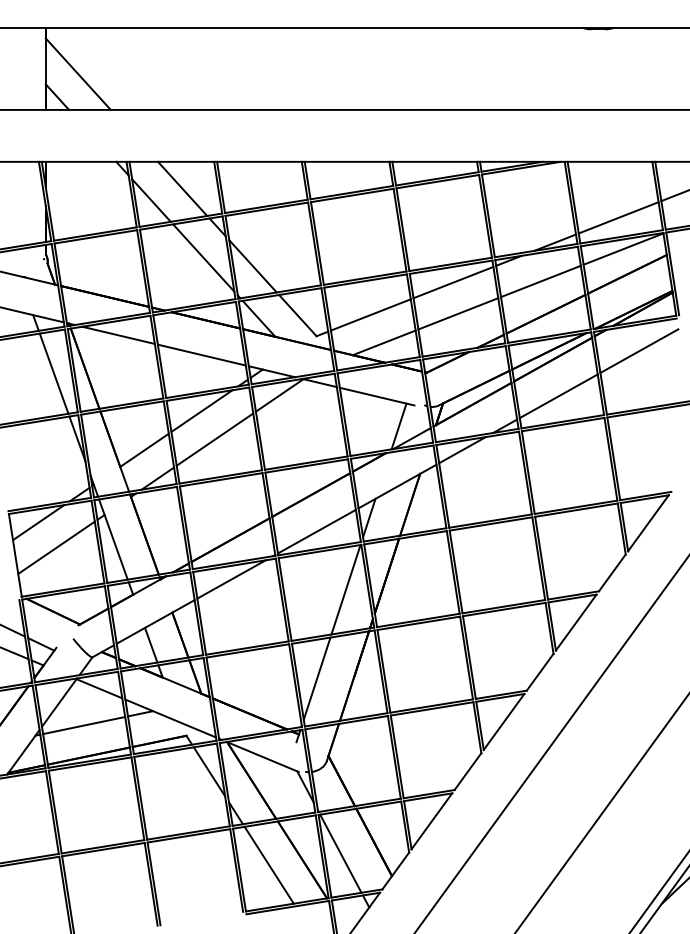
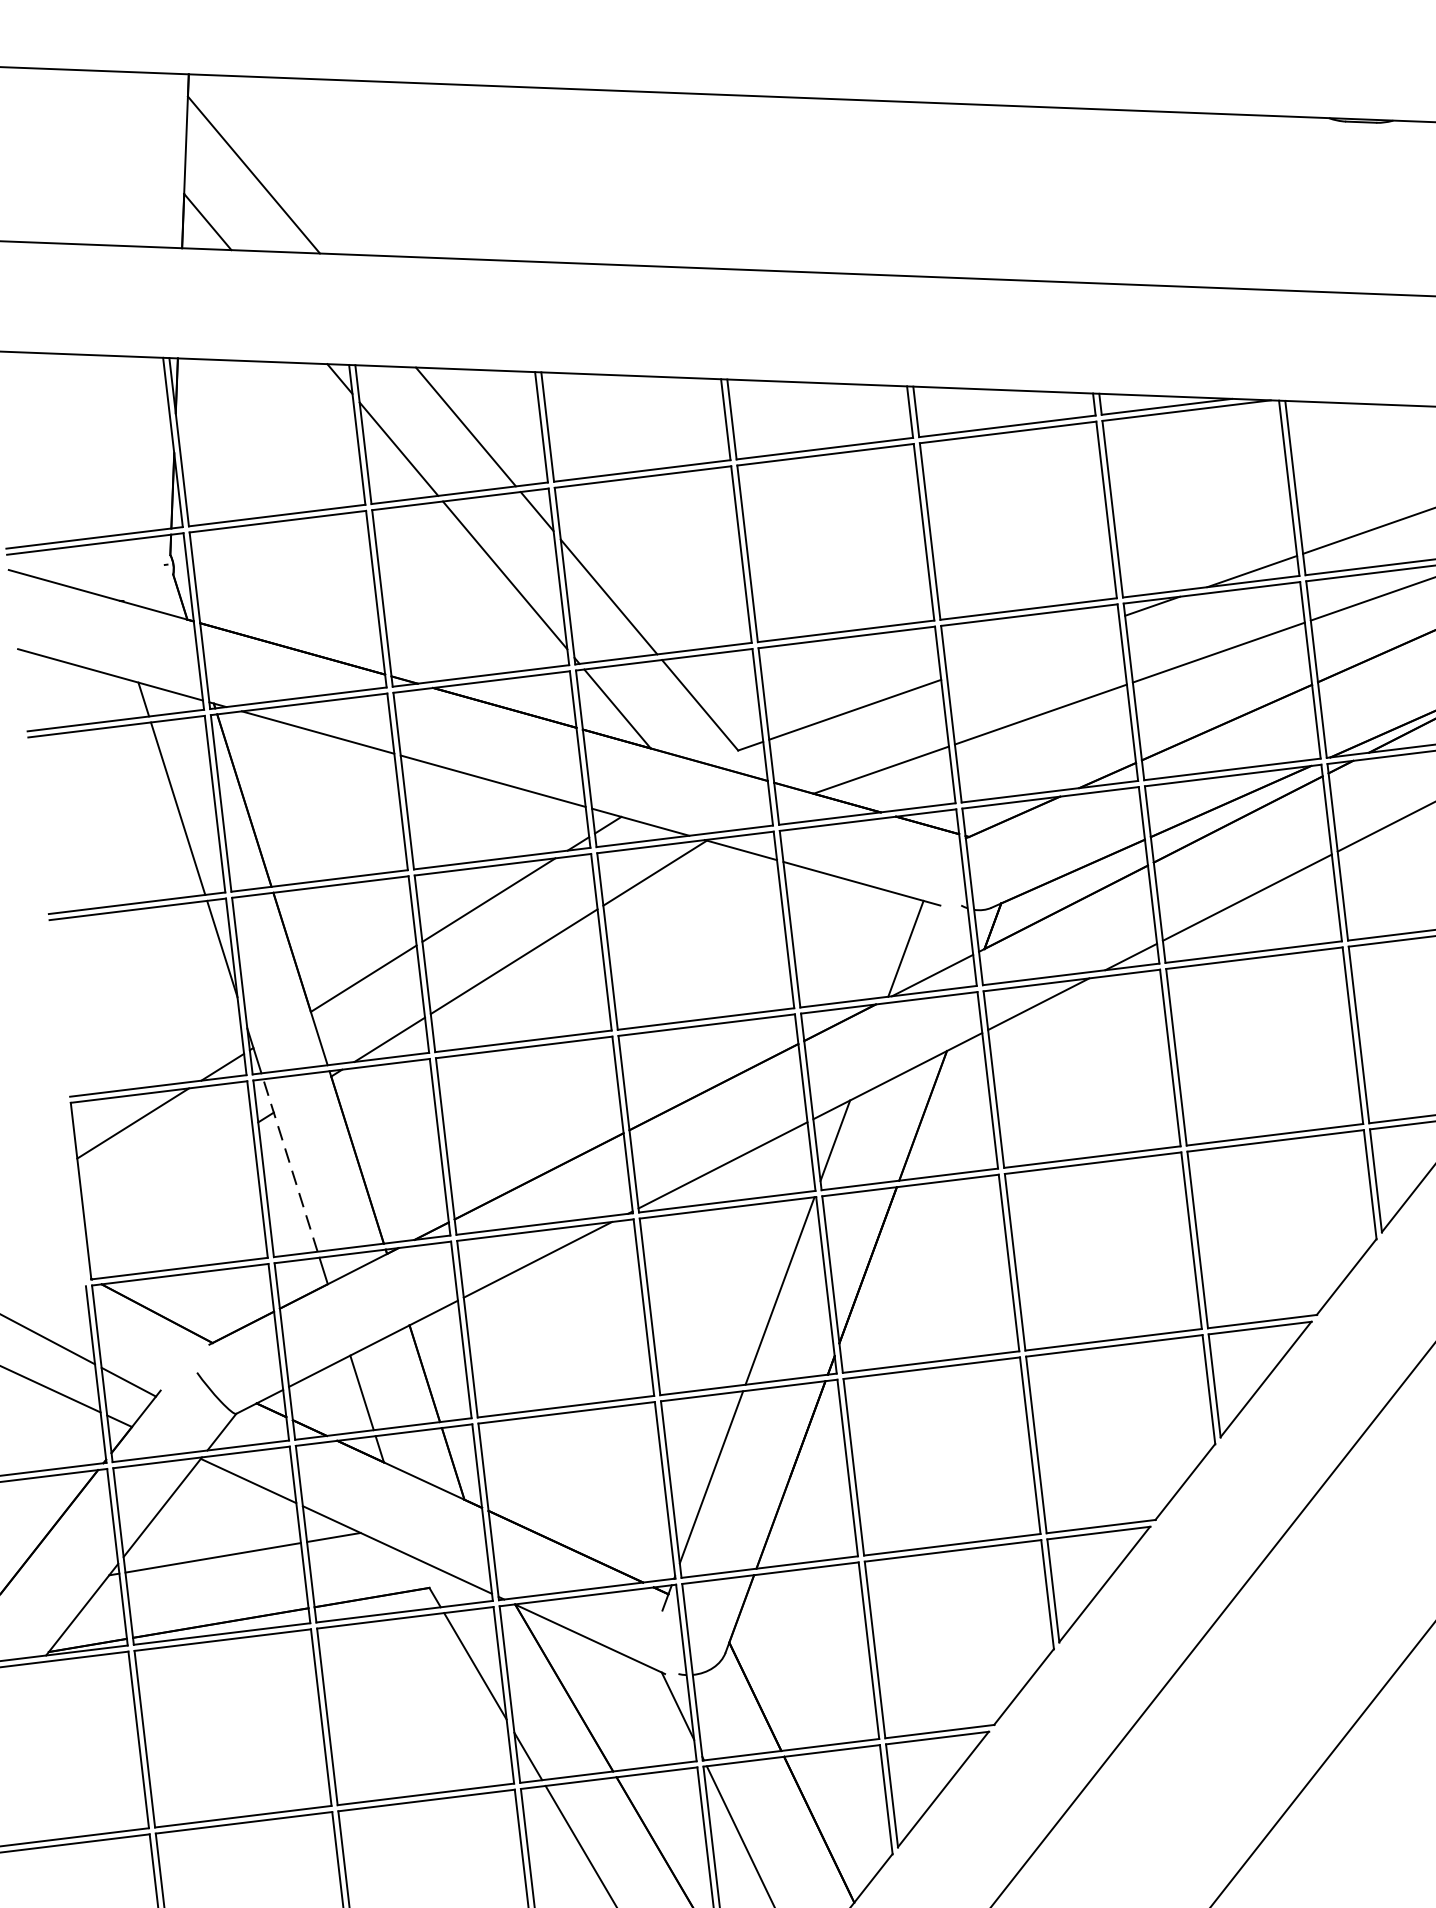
line: (453, 282) -> (1033, 647), removed
line: (113, 539) -> (290, 1165), solid -> dashed
line: (56, 547) -> (169, 1177), removed

